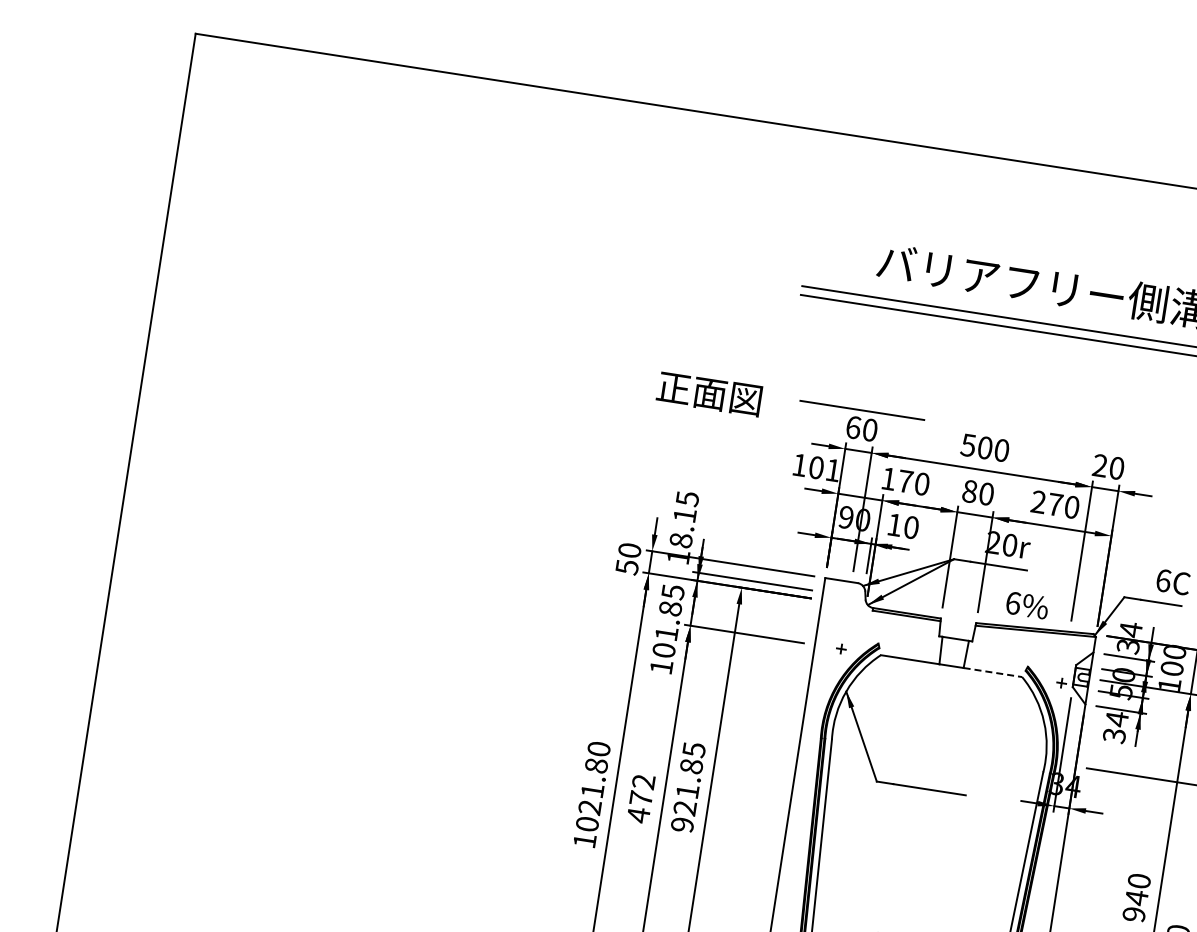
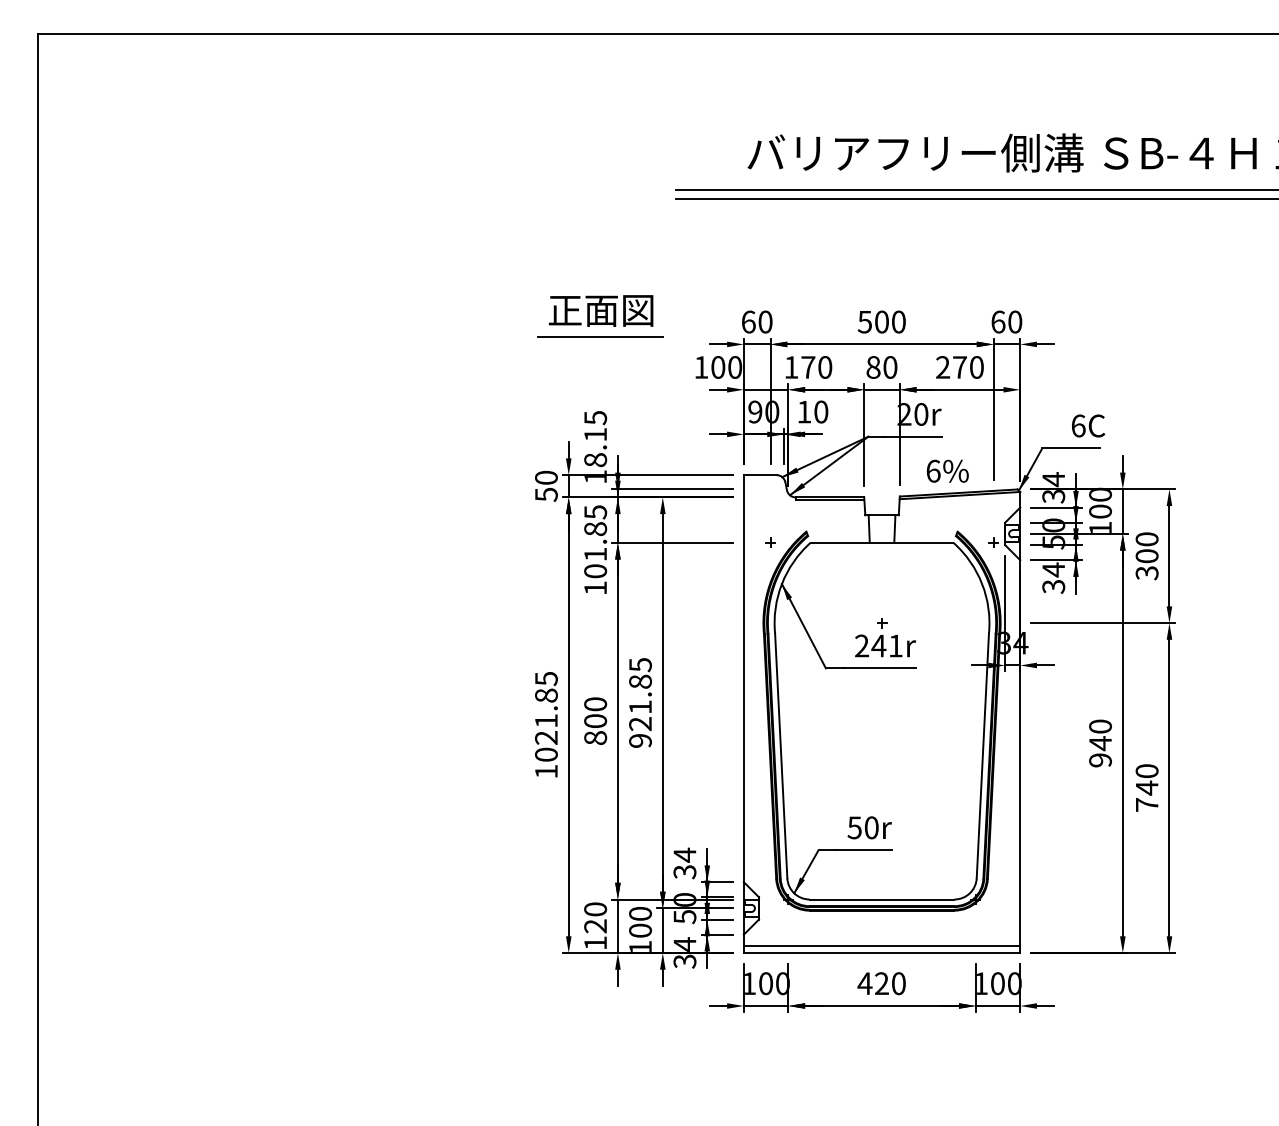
line: (862, 410) -> (600, 336), moved
text: (1100, 465) -> (998, 321), 20 -> 60
text: (833, 470) -> (735, 367), 101 -> 100
line: (992, 672) -> (923, 542), dashed -> solid
text: (599, 748) -> (546, 678), 1021.80 -> 1021.85
part: (940, 760) -> (885, 637), added
text: (641, 798) -> (595, 721), 472 -> 800

